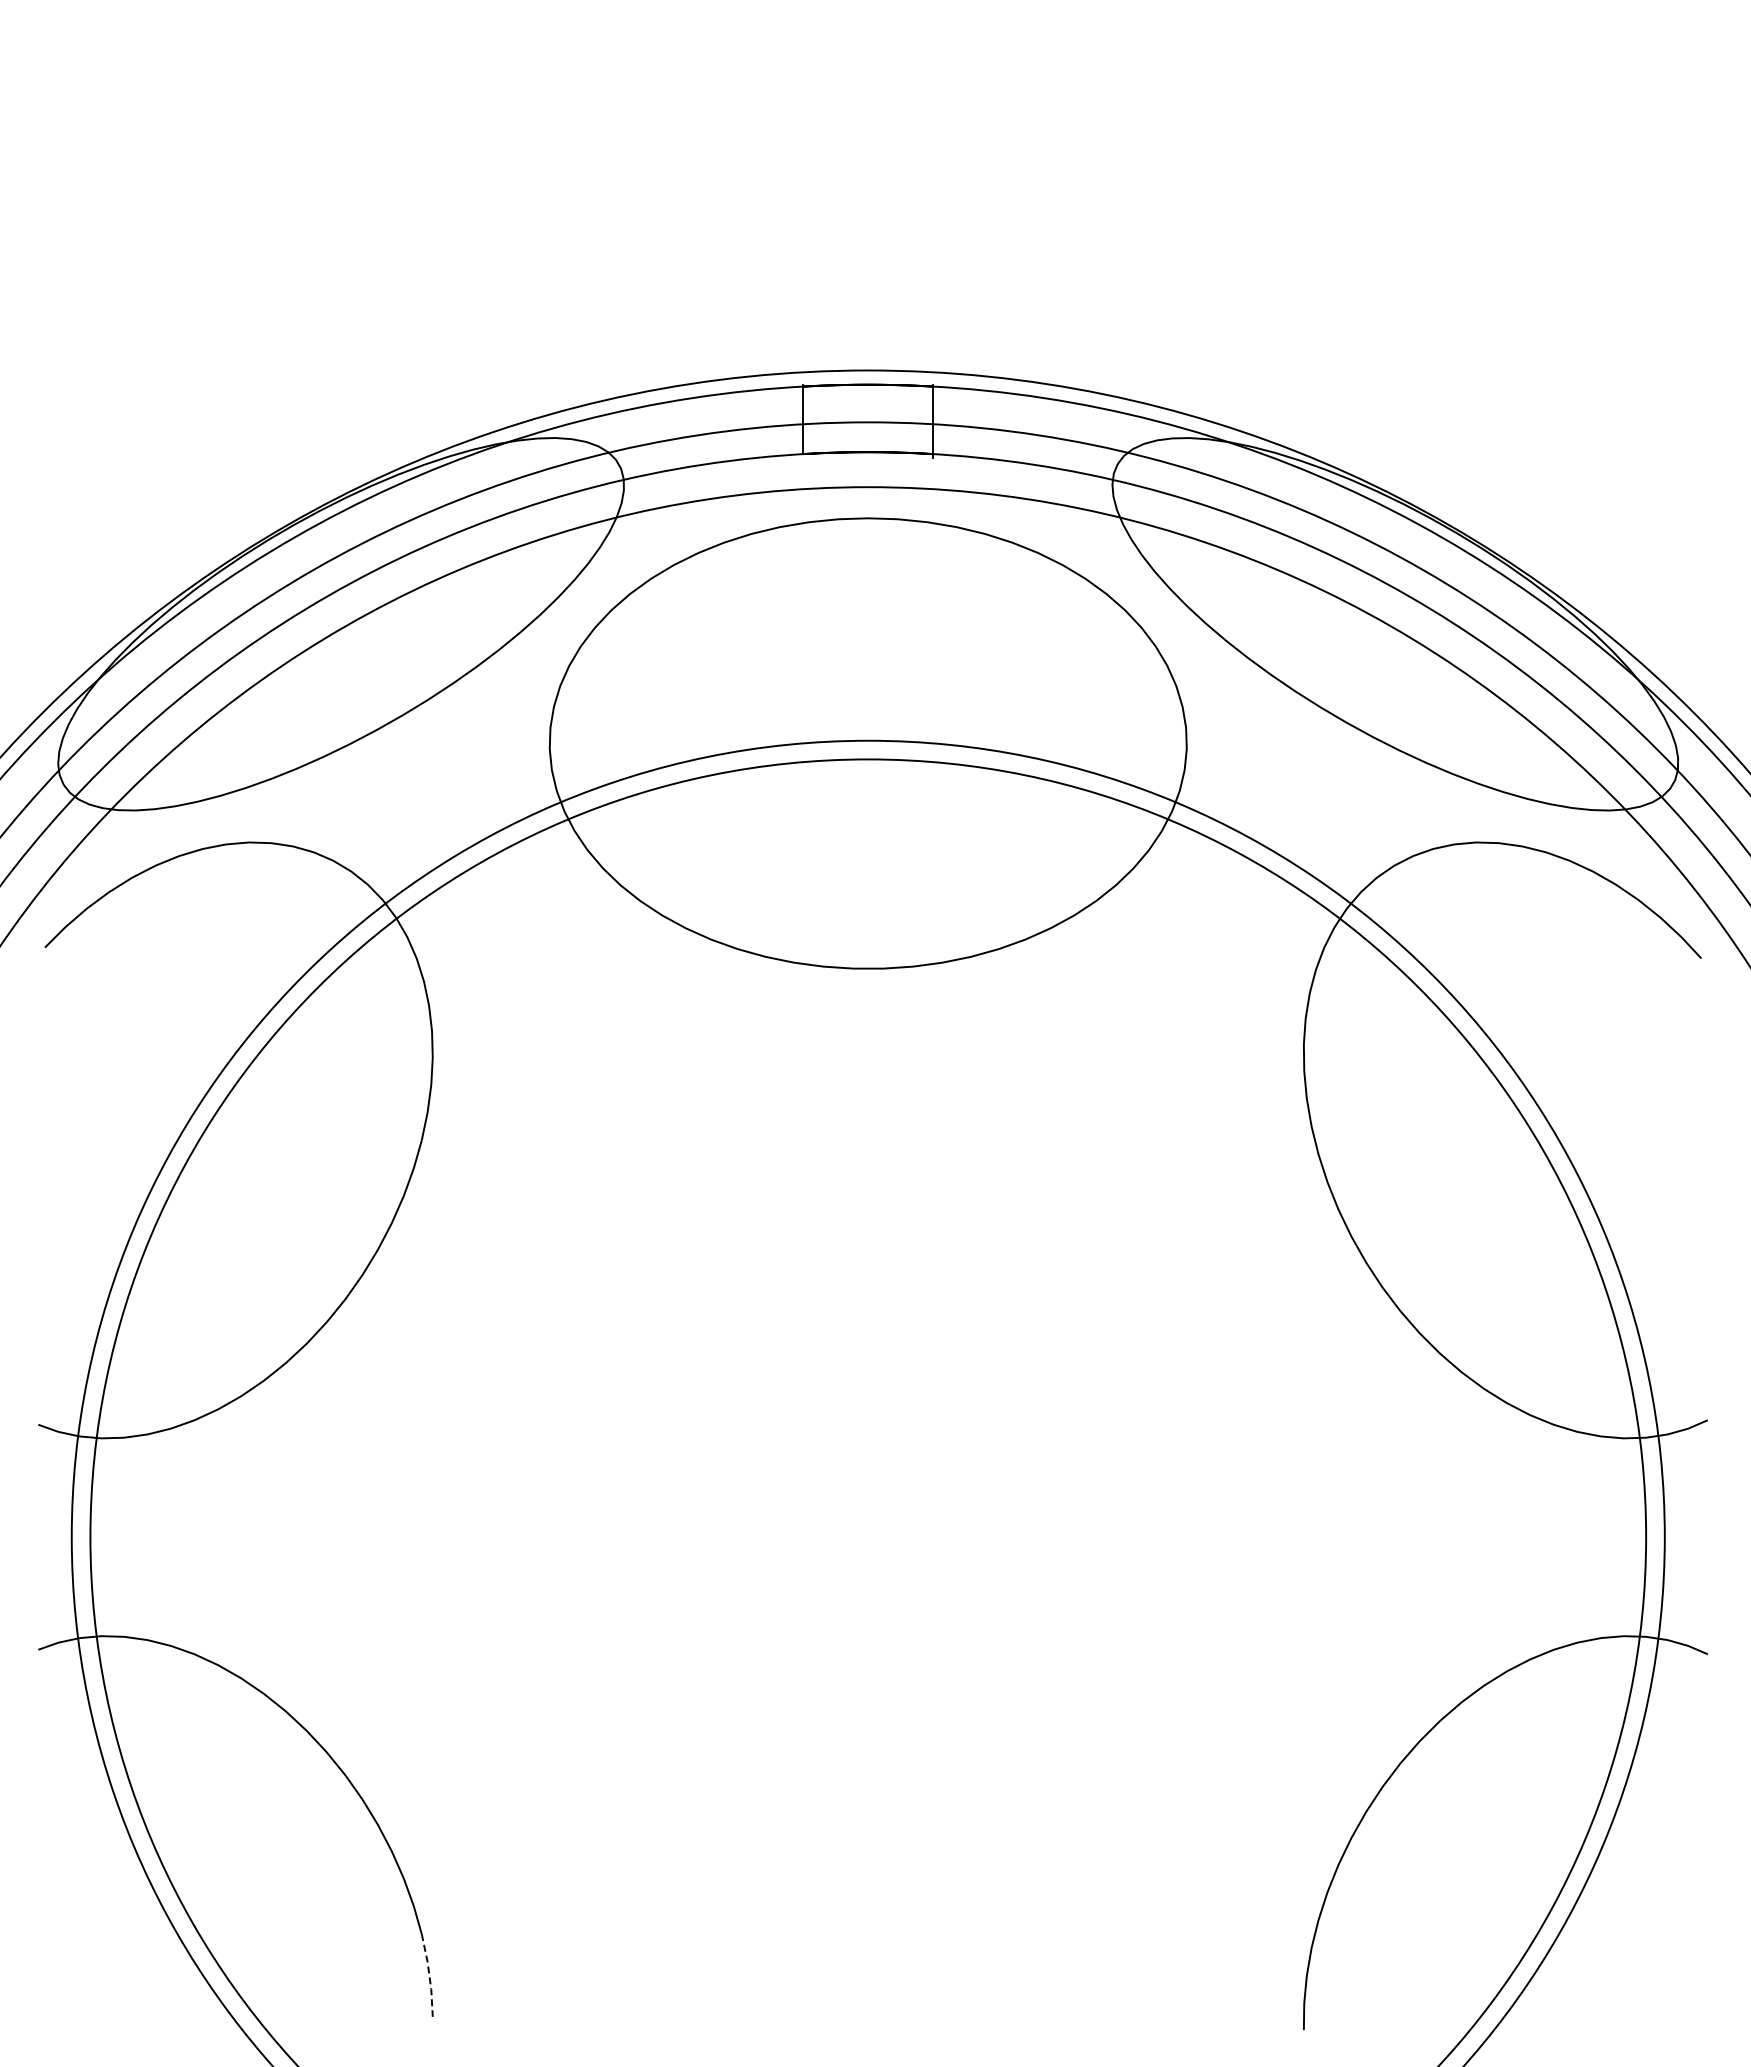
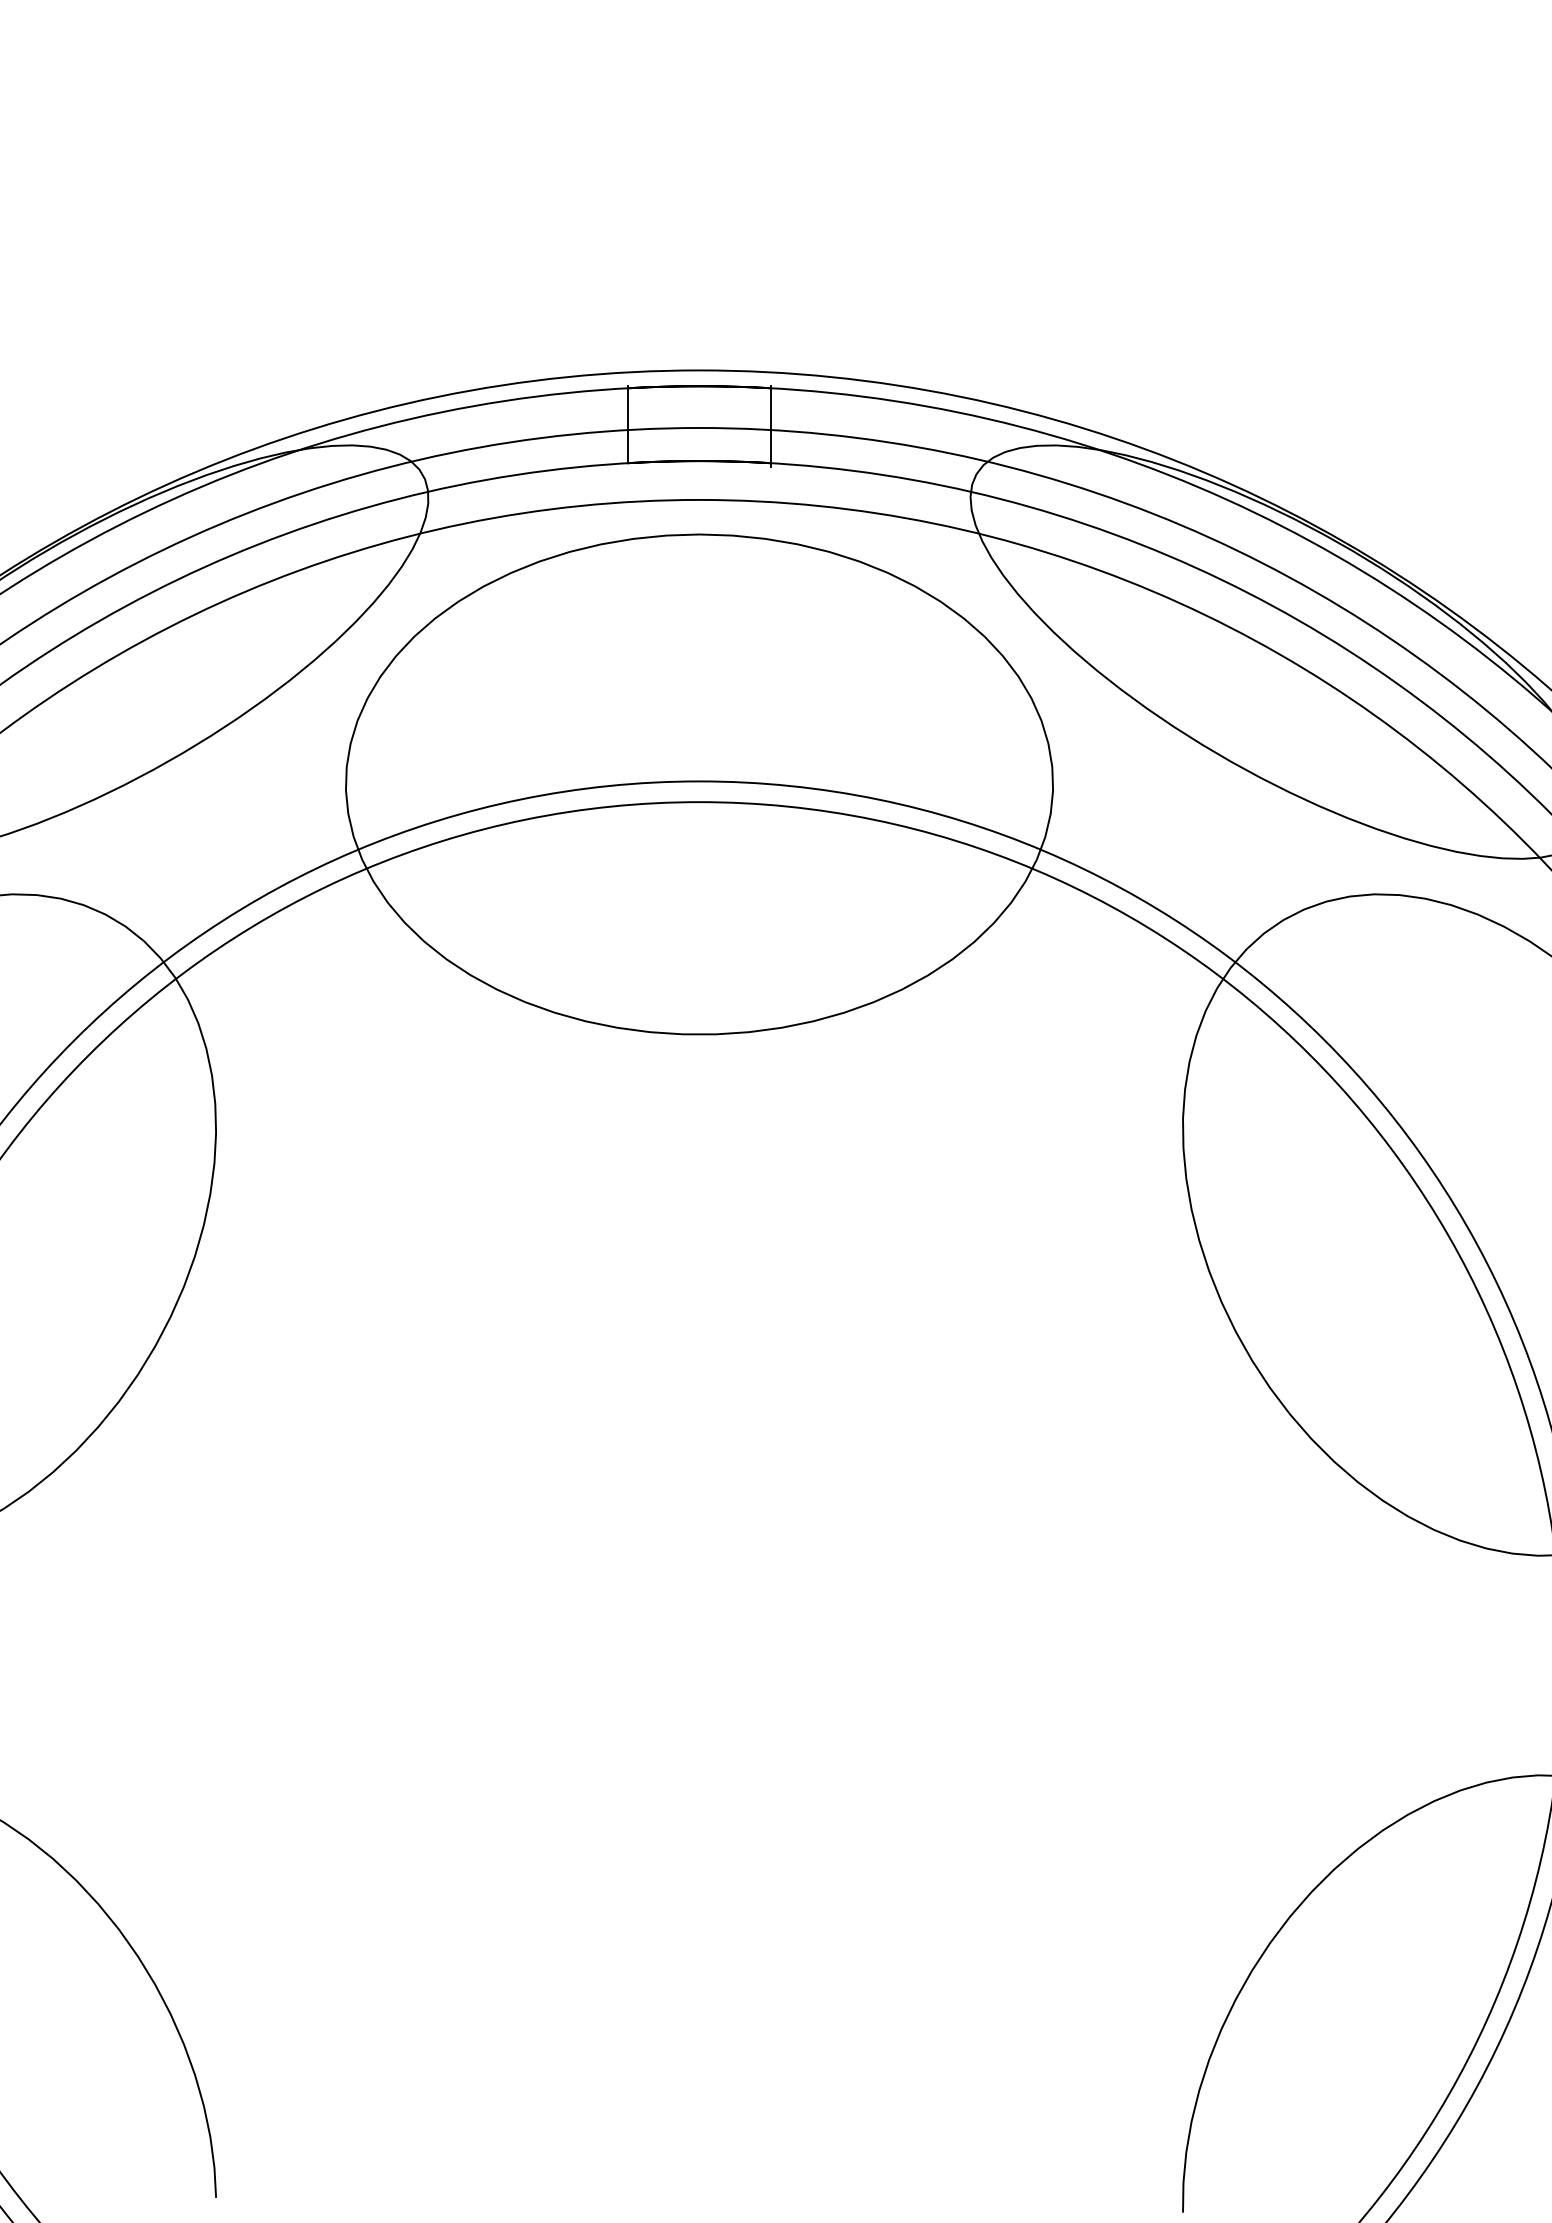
line: (429, 1975) -> (212, 2151), dashed -> solid

